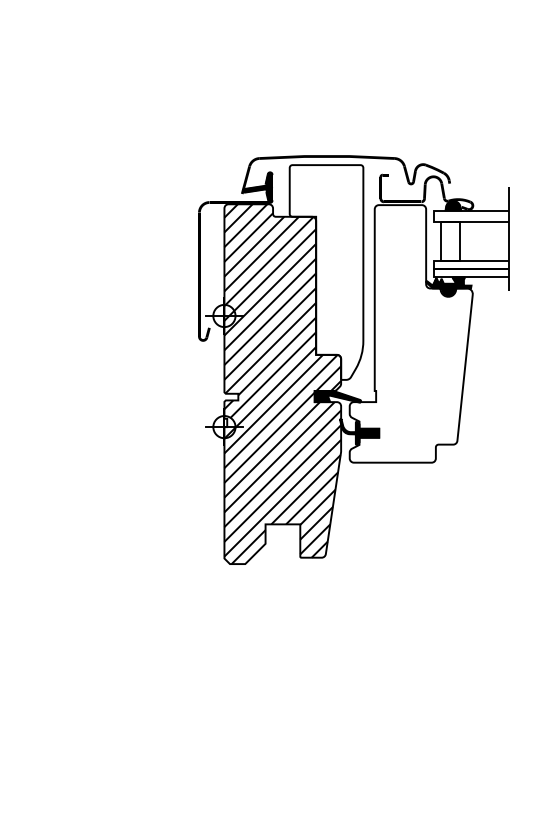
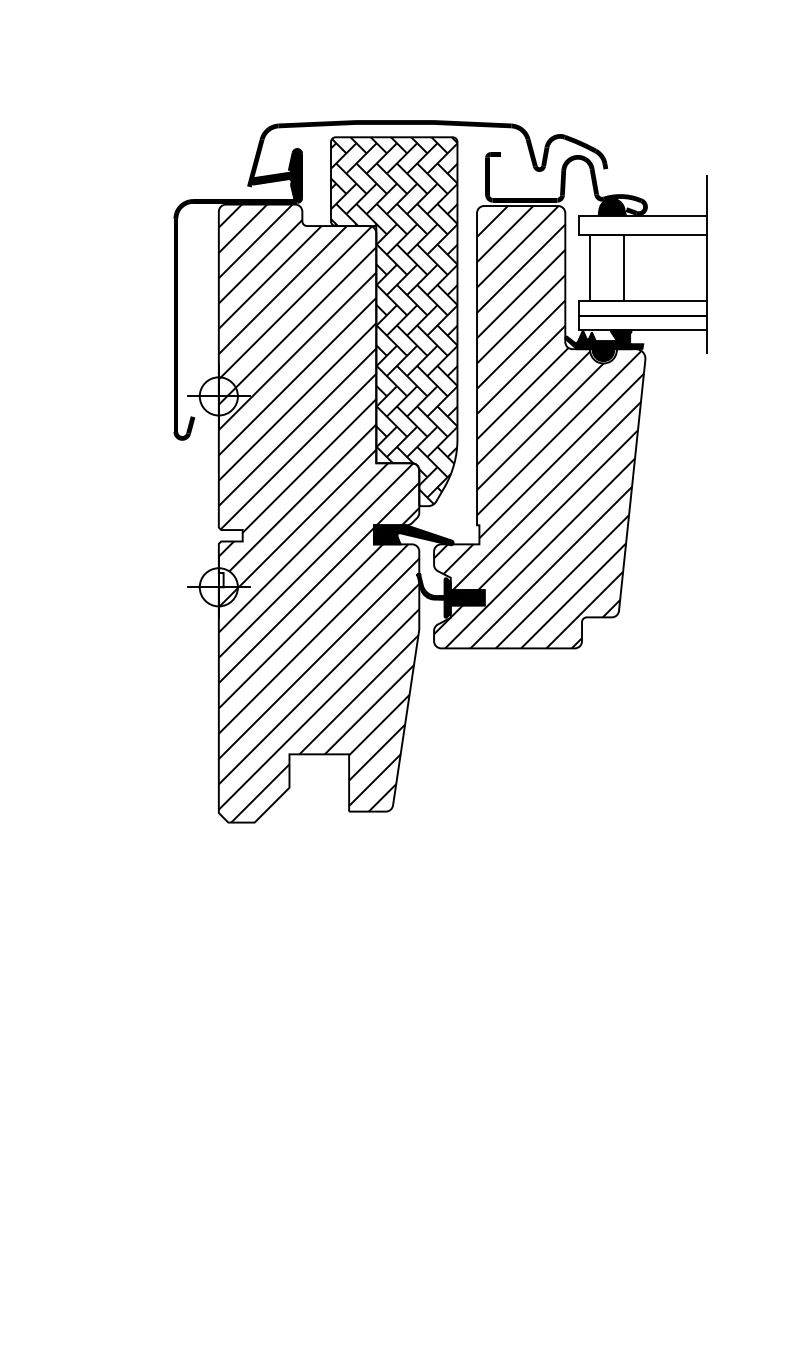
hatch: (326, 271) -> (394, 319), added
hatch: (410, 333) -> (538, 426), added

